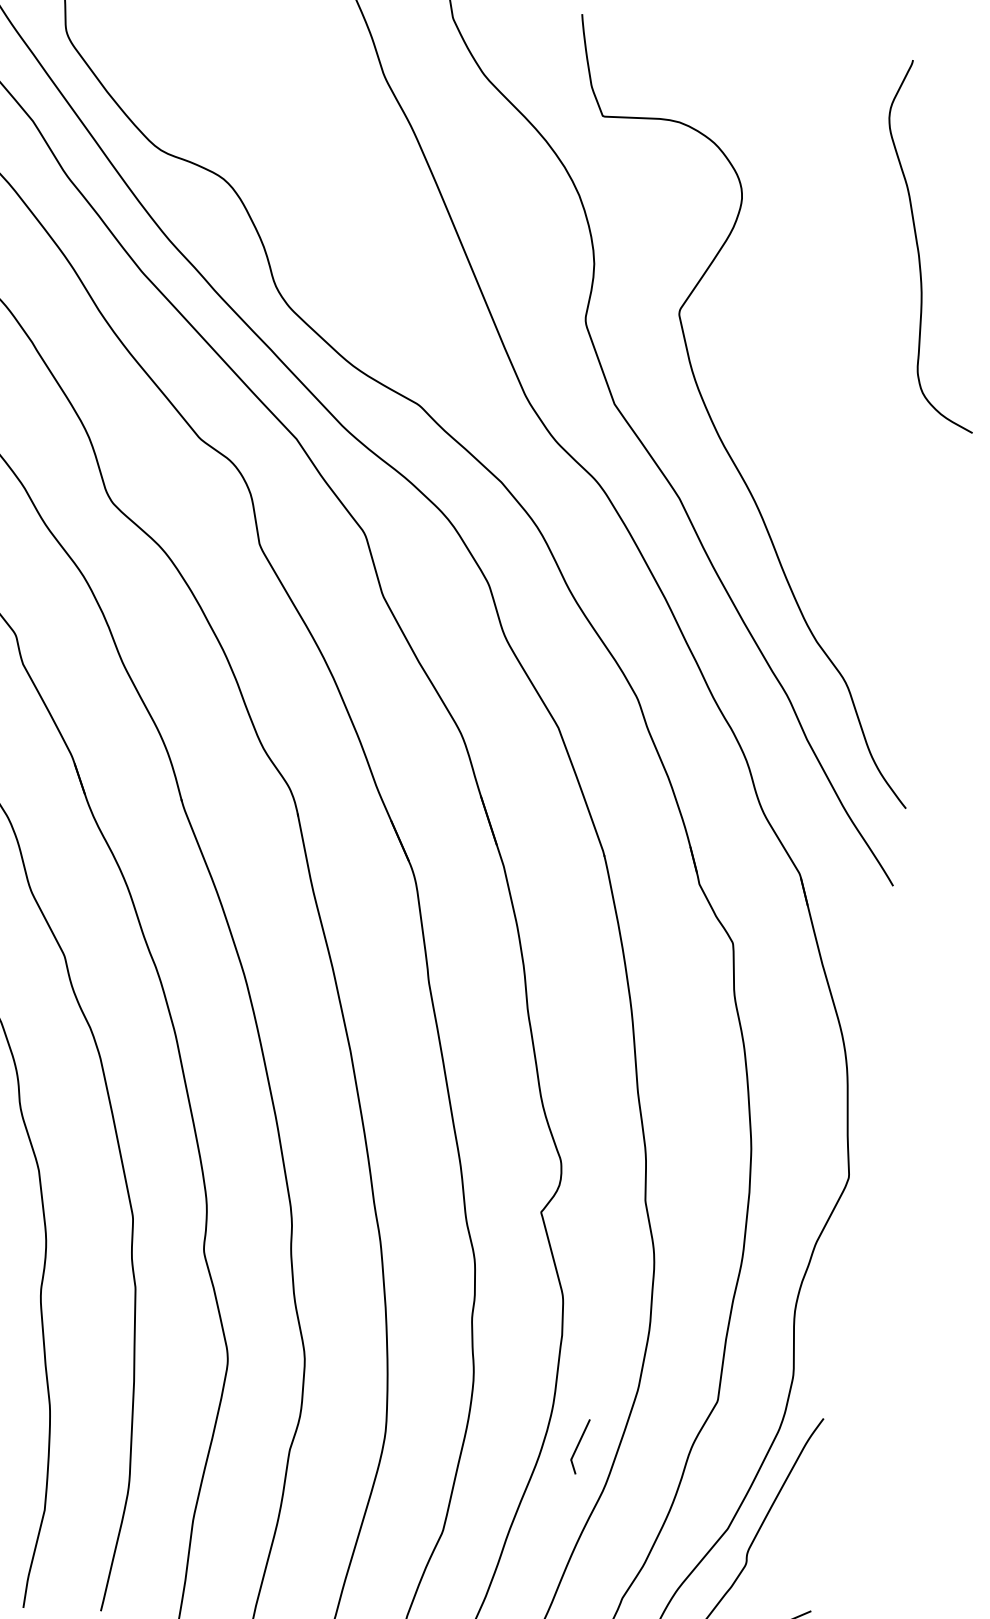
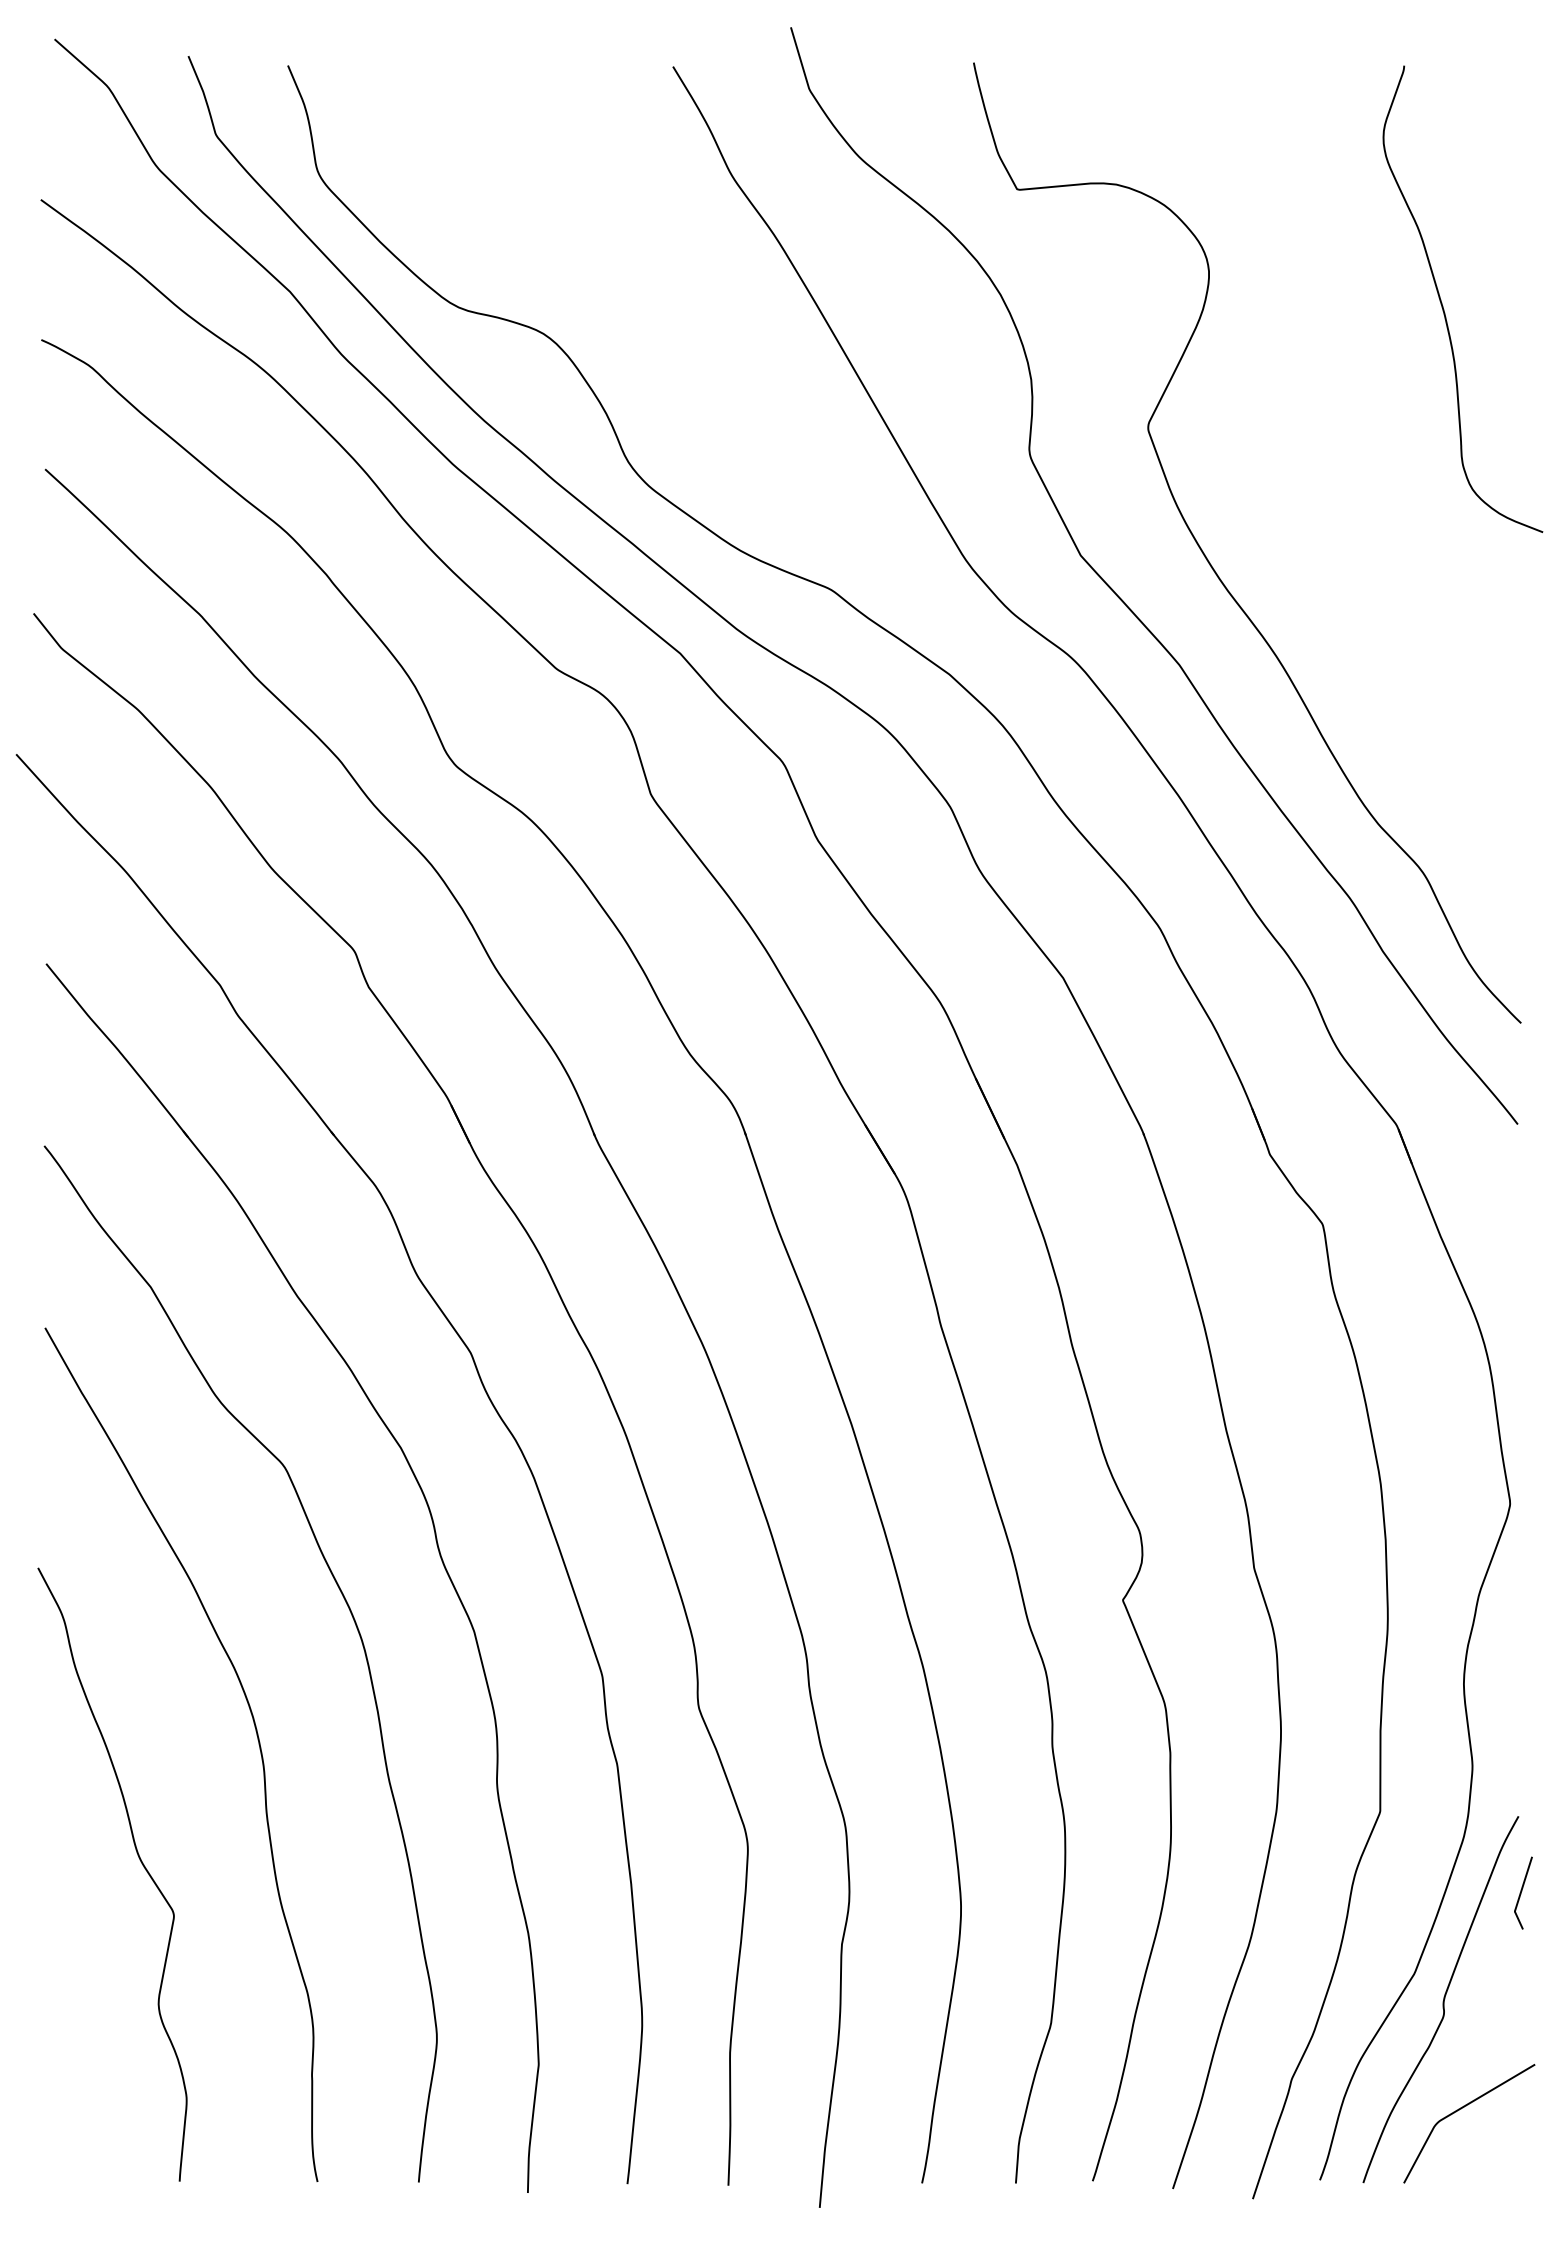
curve: (579, 1445) -> (1522, 1891), moved

